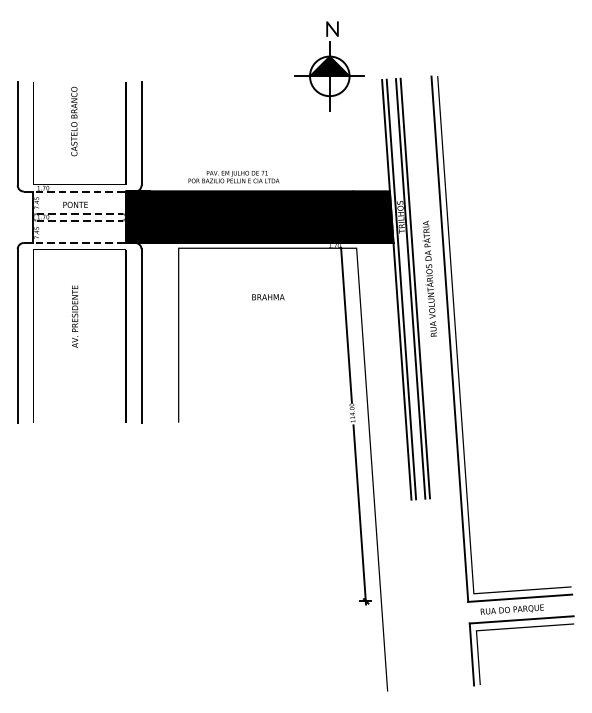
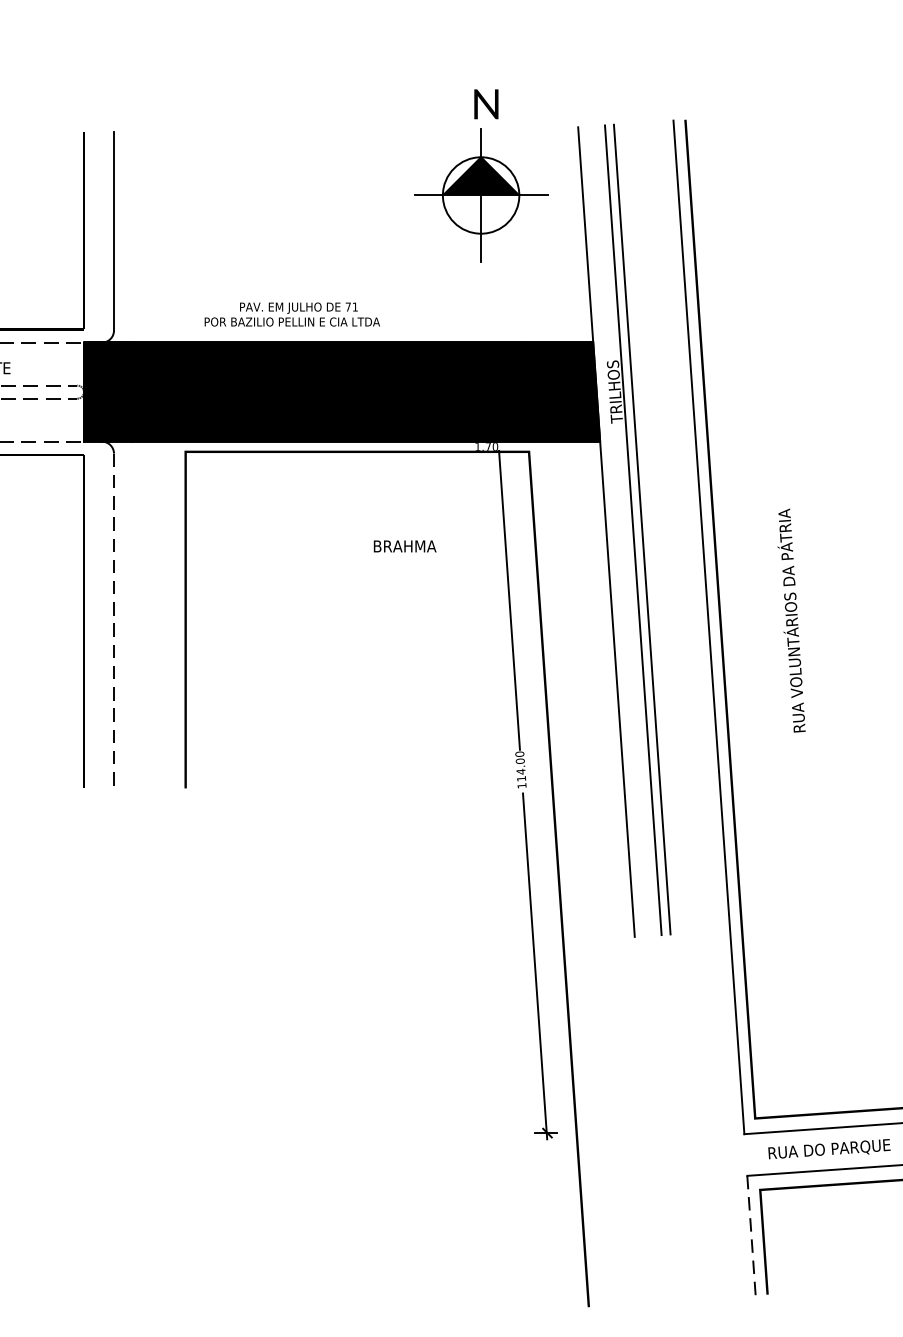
part: (329, 66) -> (480, 176), moved
text: (429, 278) -> (791, 620), moved
line: (401, 289) -> (615, 531), removed
text: (268, 297) -> (405, 546), moved
line: (141, 335) -> (113, 620), solid -> dashed
line: (471, 655) -> (750, 1237), solid -> dashed

